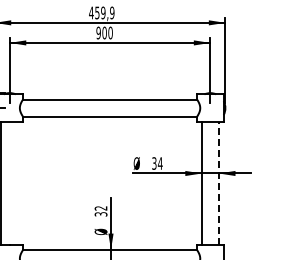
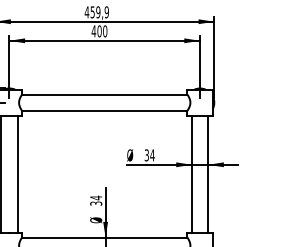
text: (98, 32) -> (93, 30), 900 -> 400
line: (18, 182) -> (17, 173), added
line: (218, 182) -> (207, 173), dashed -> solid
text: (100, 208) -> (95, 198), 32 -> 34

